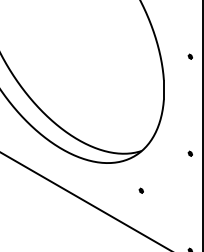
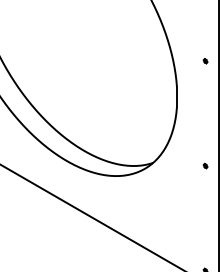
part: (141, 190) -> (152, 205), removed

